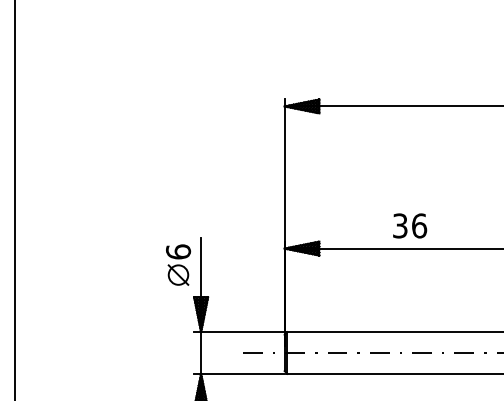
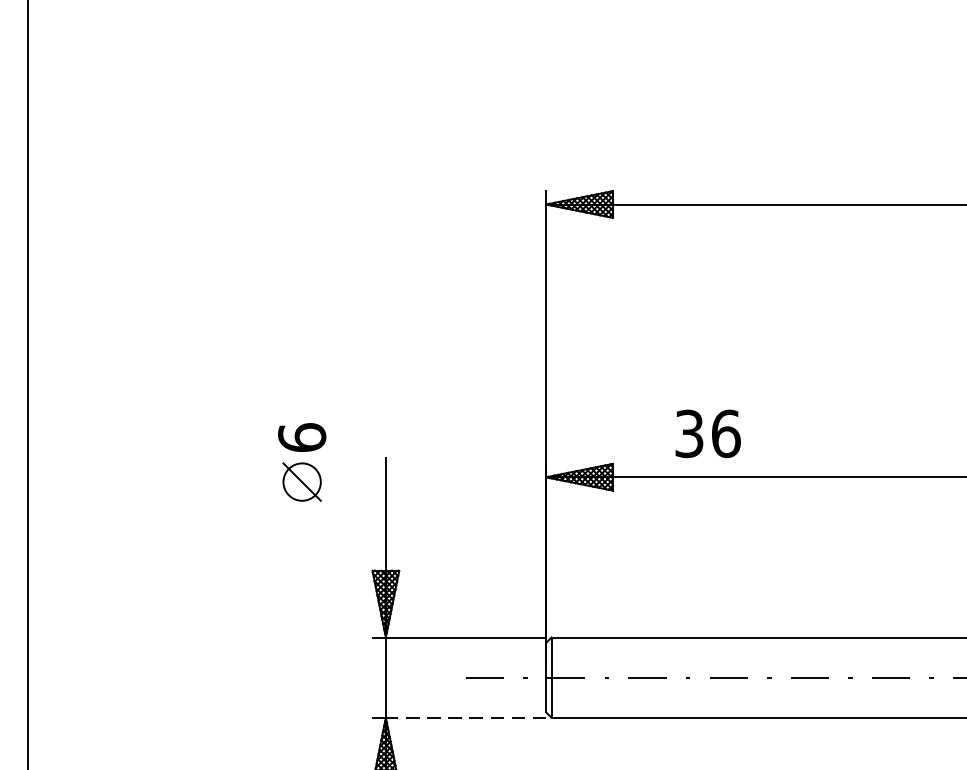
text: (410, 225) -> (708, 432), moved
part: (178, 264) -> (302, 461), moved
line: (242, 373) -> (465, 716), solid -> dashed

